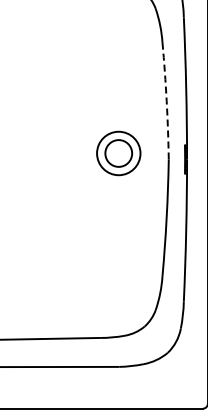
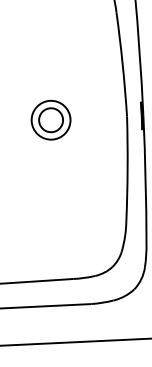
arc: (166, 101) -> (122, 64), dashed -> solid
part: (118, 153) -> (50, 120), moved

